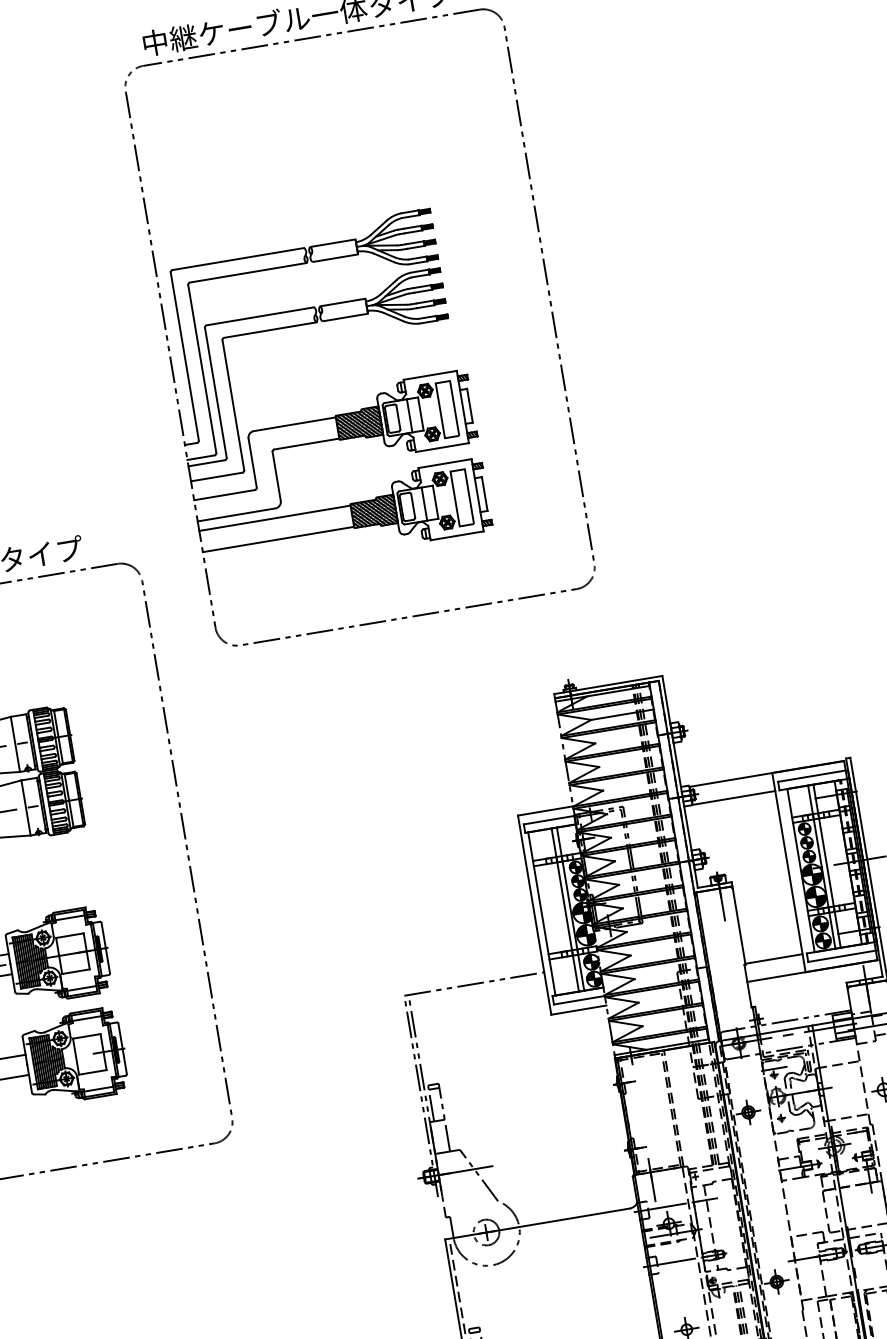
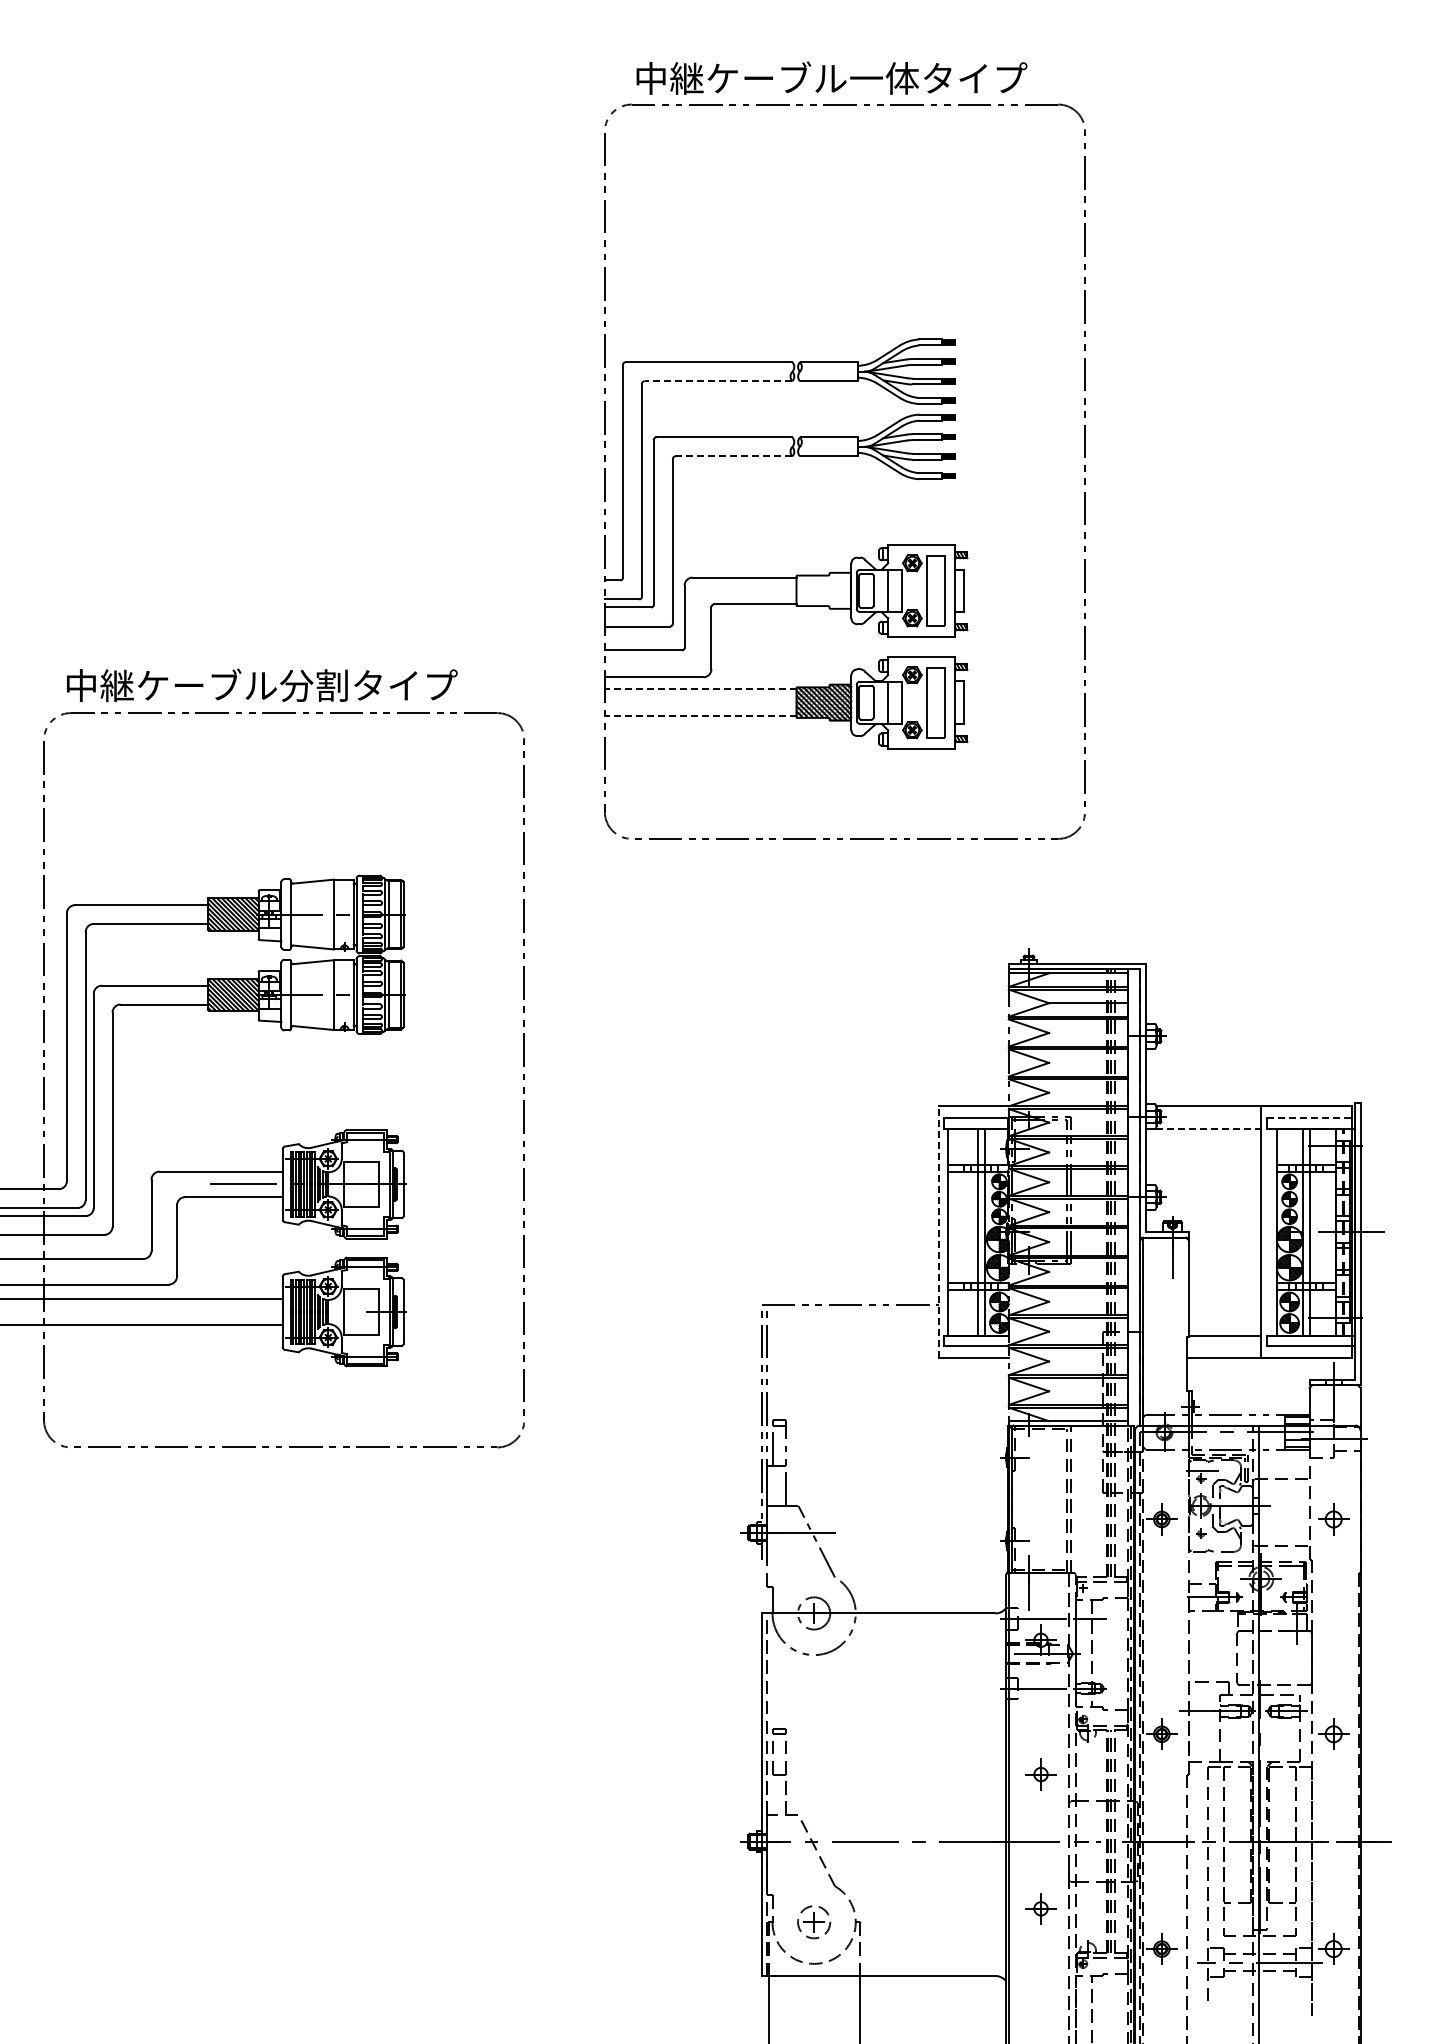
line: (248, 272) -> (718, 381), solid -> dashed
line: (270, 330) -> (733, 456), solid -> dashed
hatch: (358, 424) -> (823, 590), removed
line: (274, 518) -> (700, 689), solid -> dashed
line: (278, 539) -> (700, 716), solid -> dashed
line: (813, 776) -> (1311, 1118), solid -> dashed
line: (733, 797) -> (1208, 1128), solid -> dashed
line: (534, 914) -> (939, 1231), solid -> dashed

